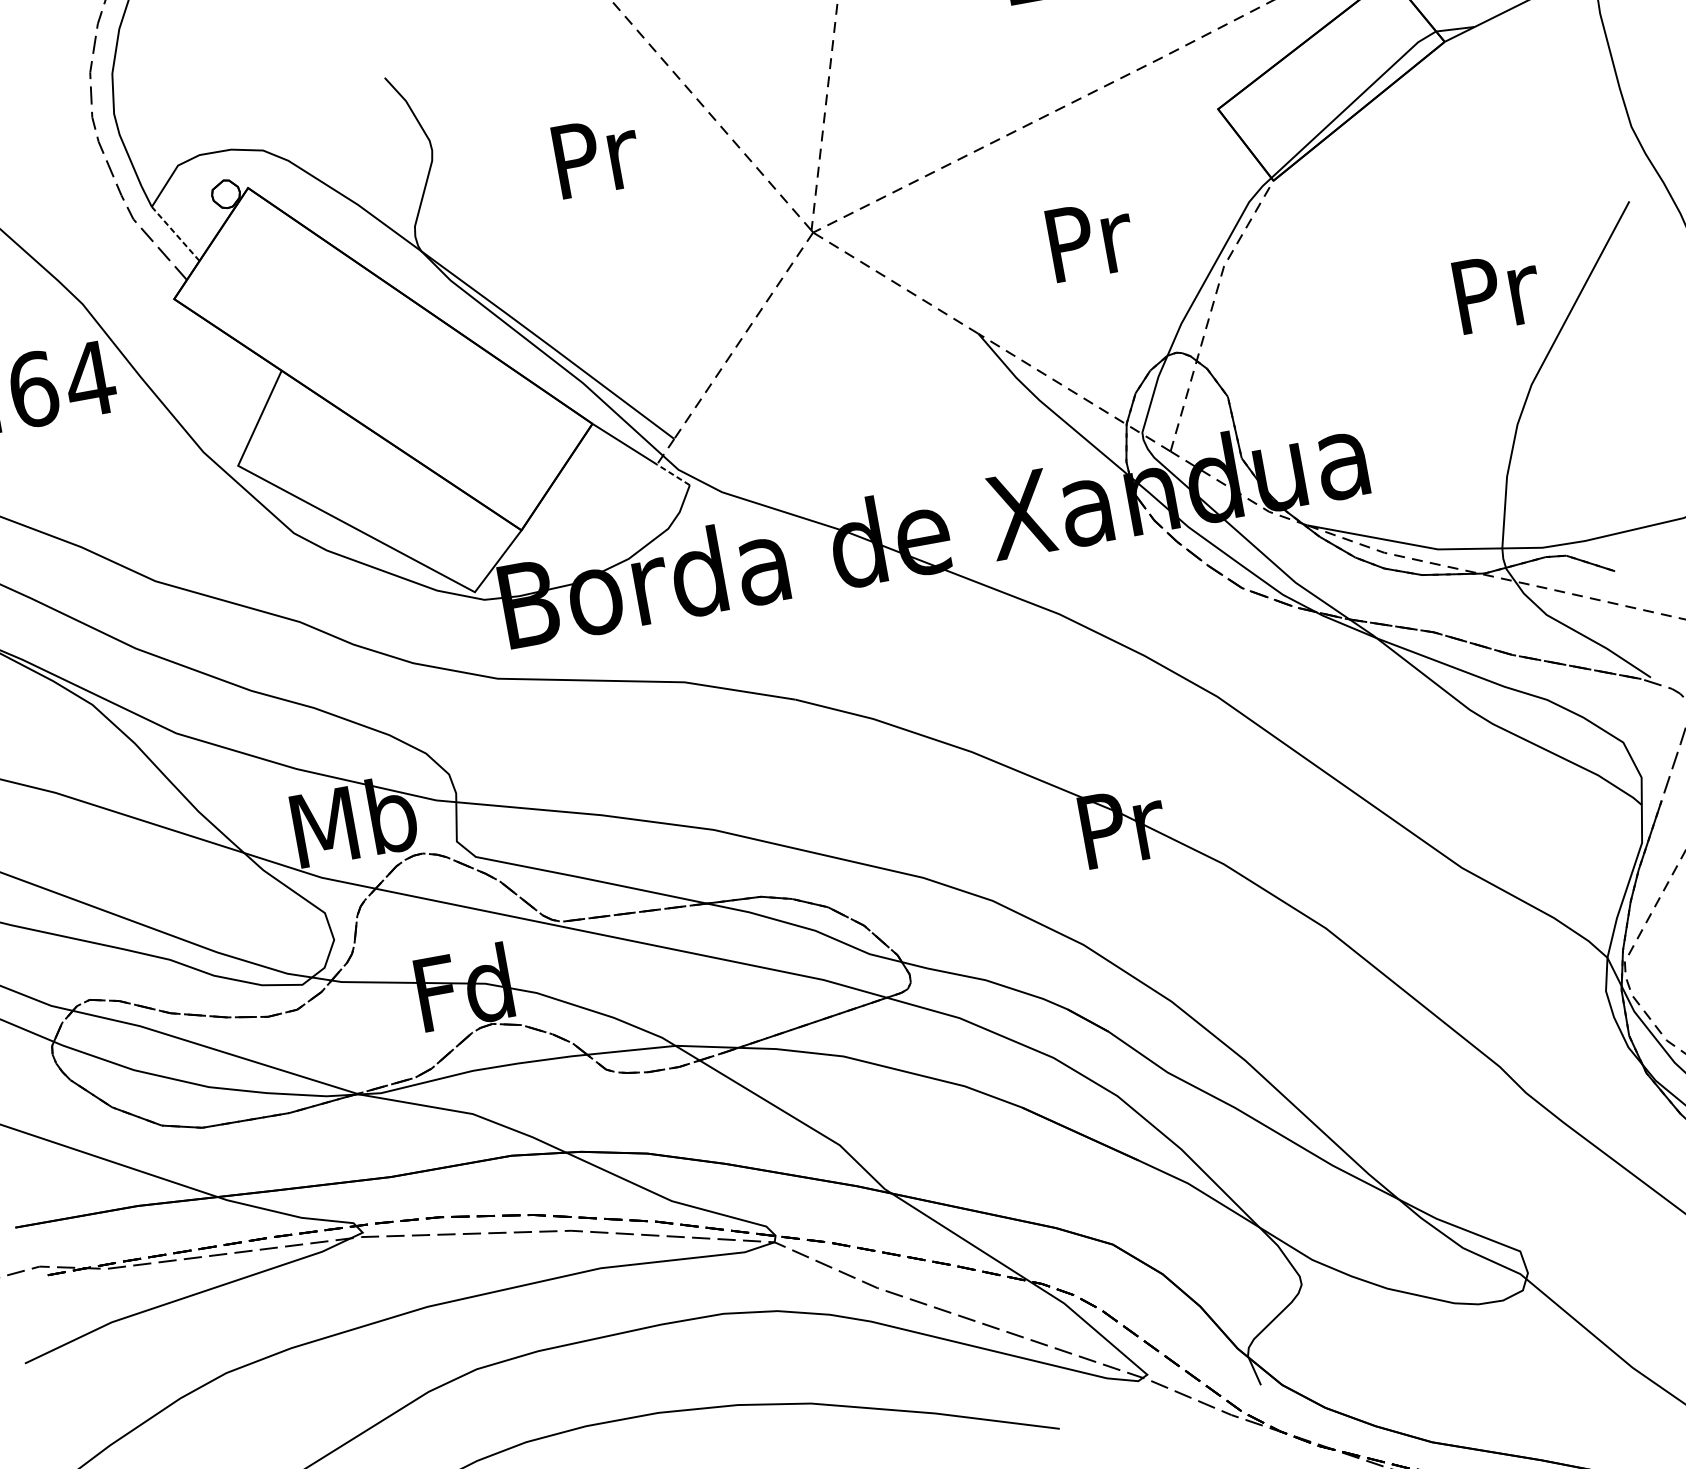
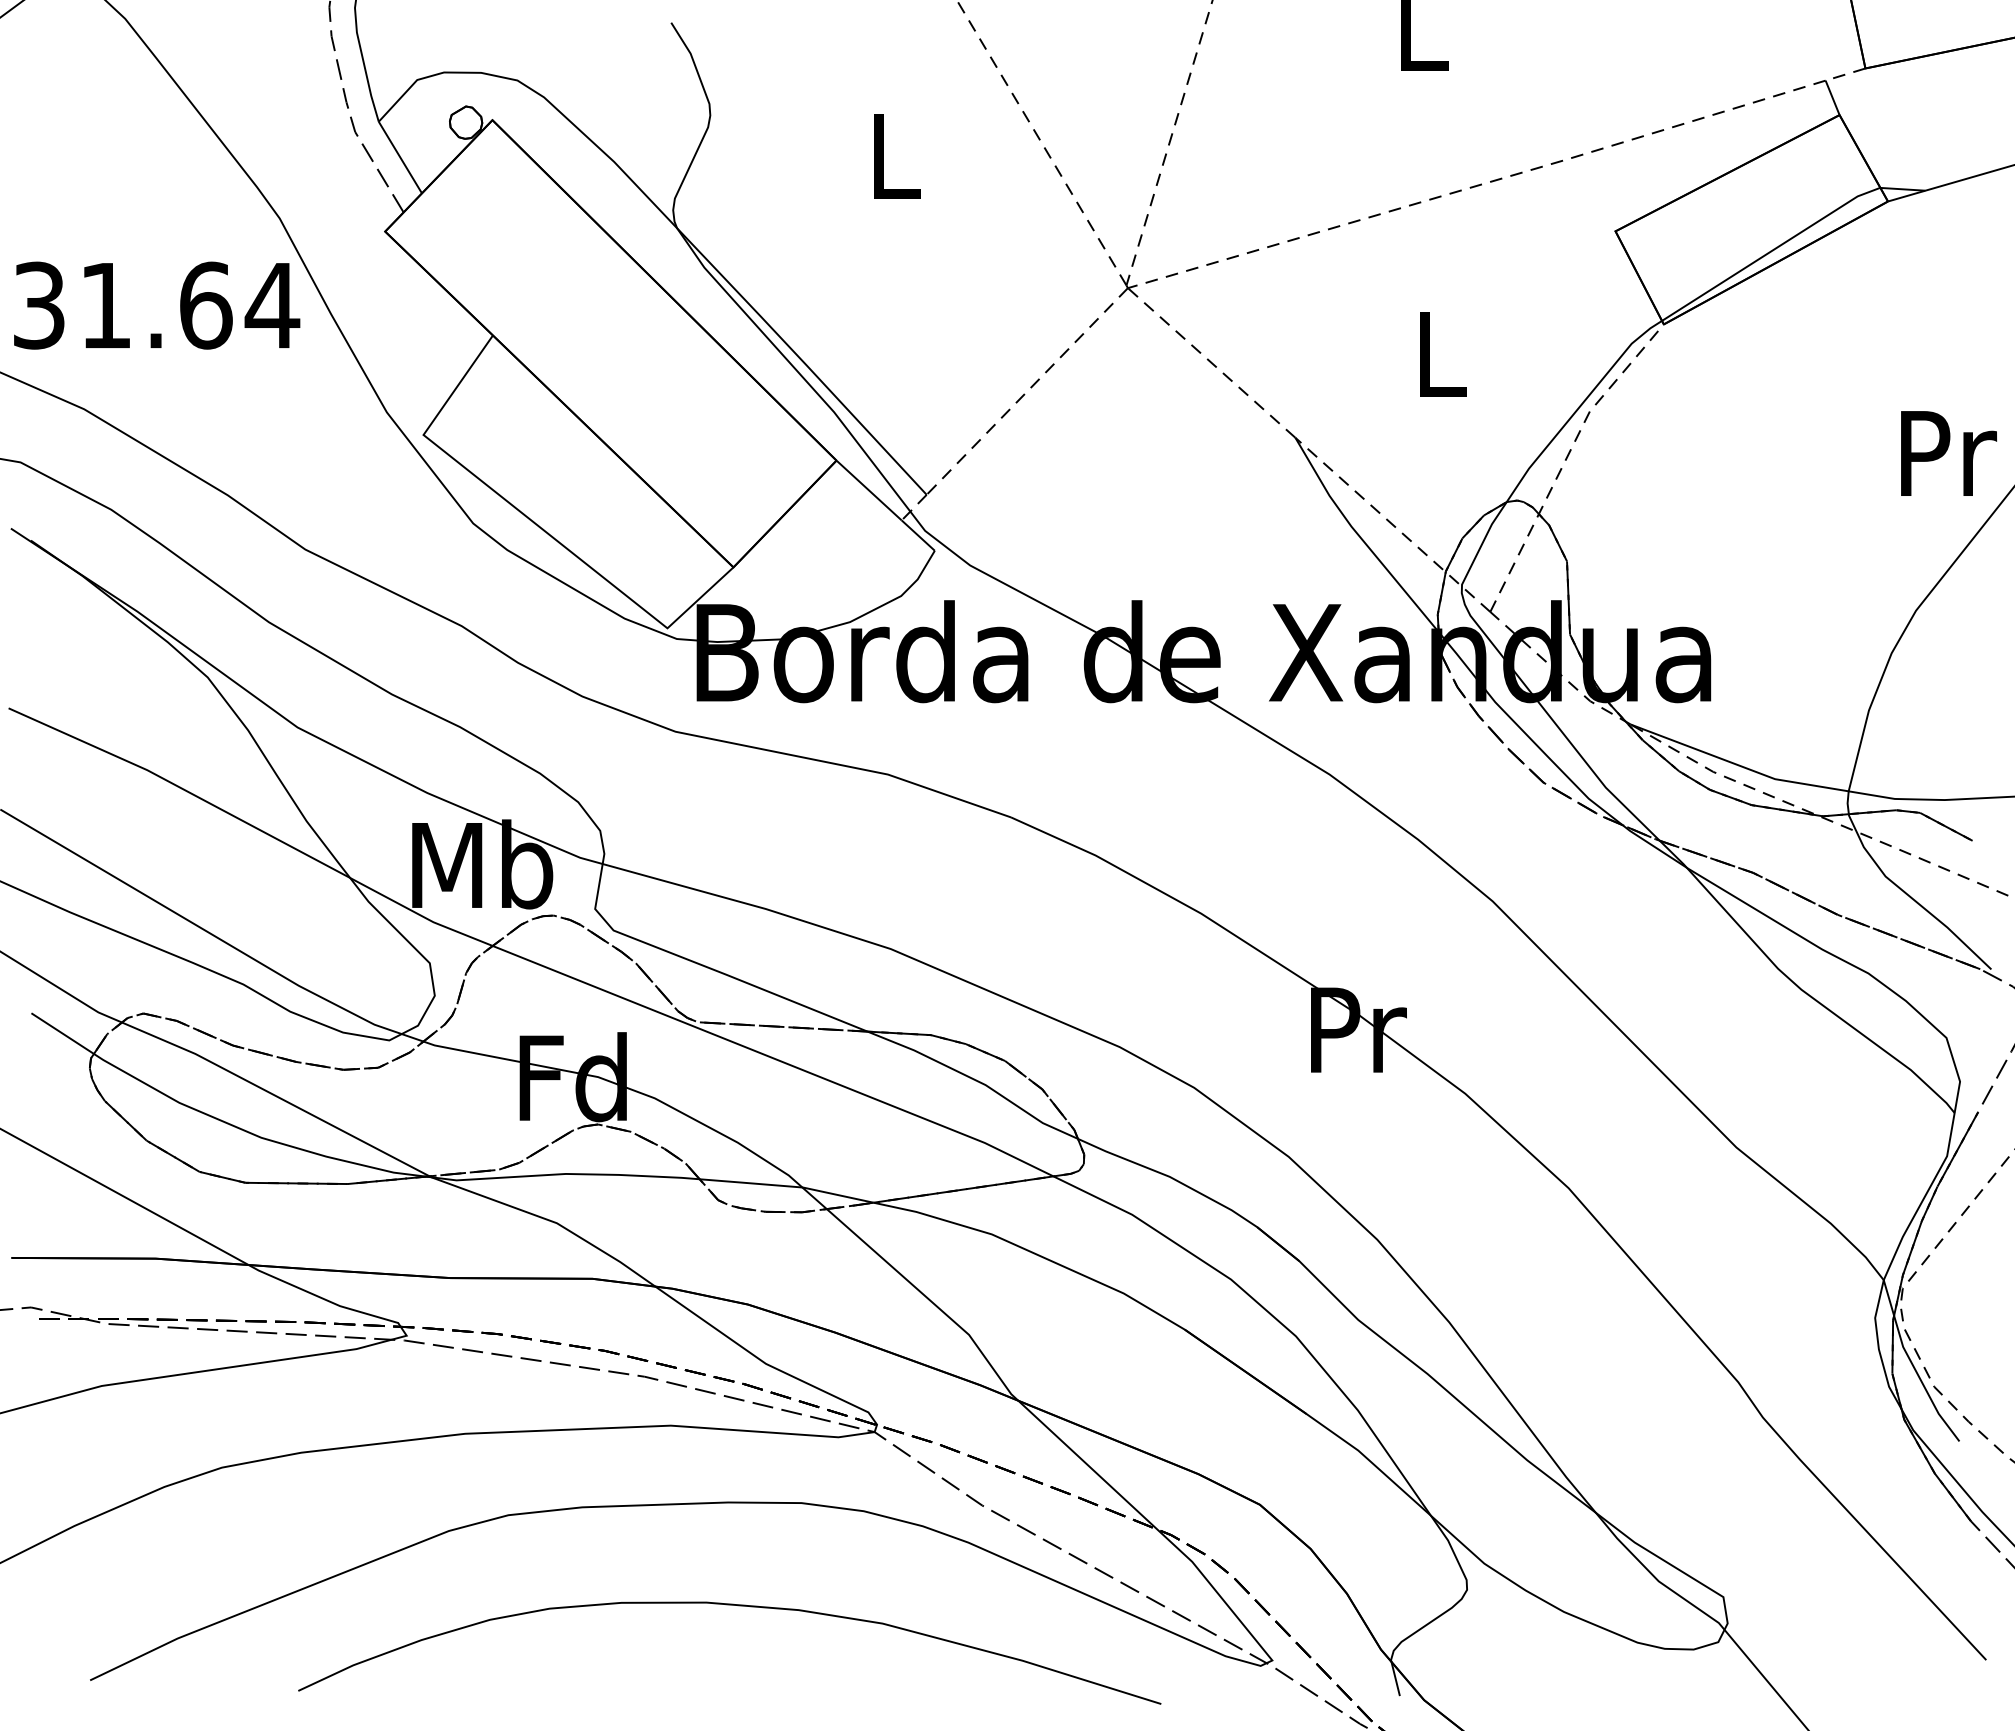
text: (597, 155) -> (897, 155), Pr -> L
line: (175, 233) -> (400, 157), dashed -> solid
text: (1091, 239) -> (1443, 353), Pr -> L
text: (1497, 291) -> (1948, 453), moved
line: (672, 474) -> (917, 535), dashed -> solid

